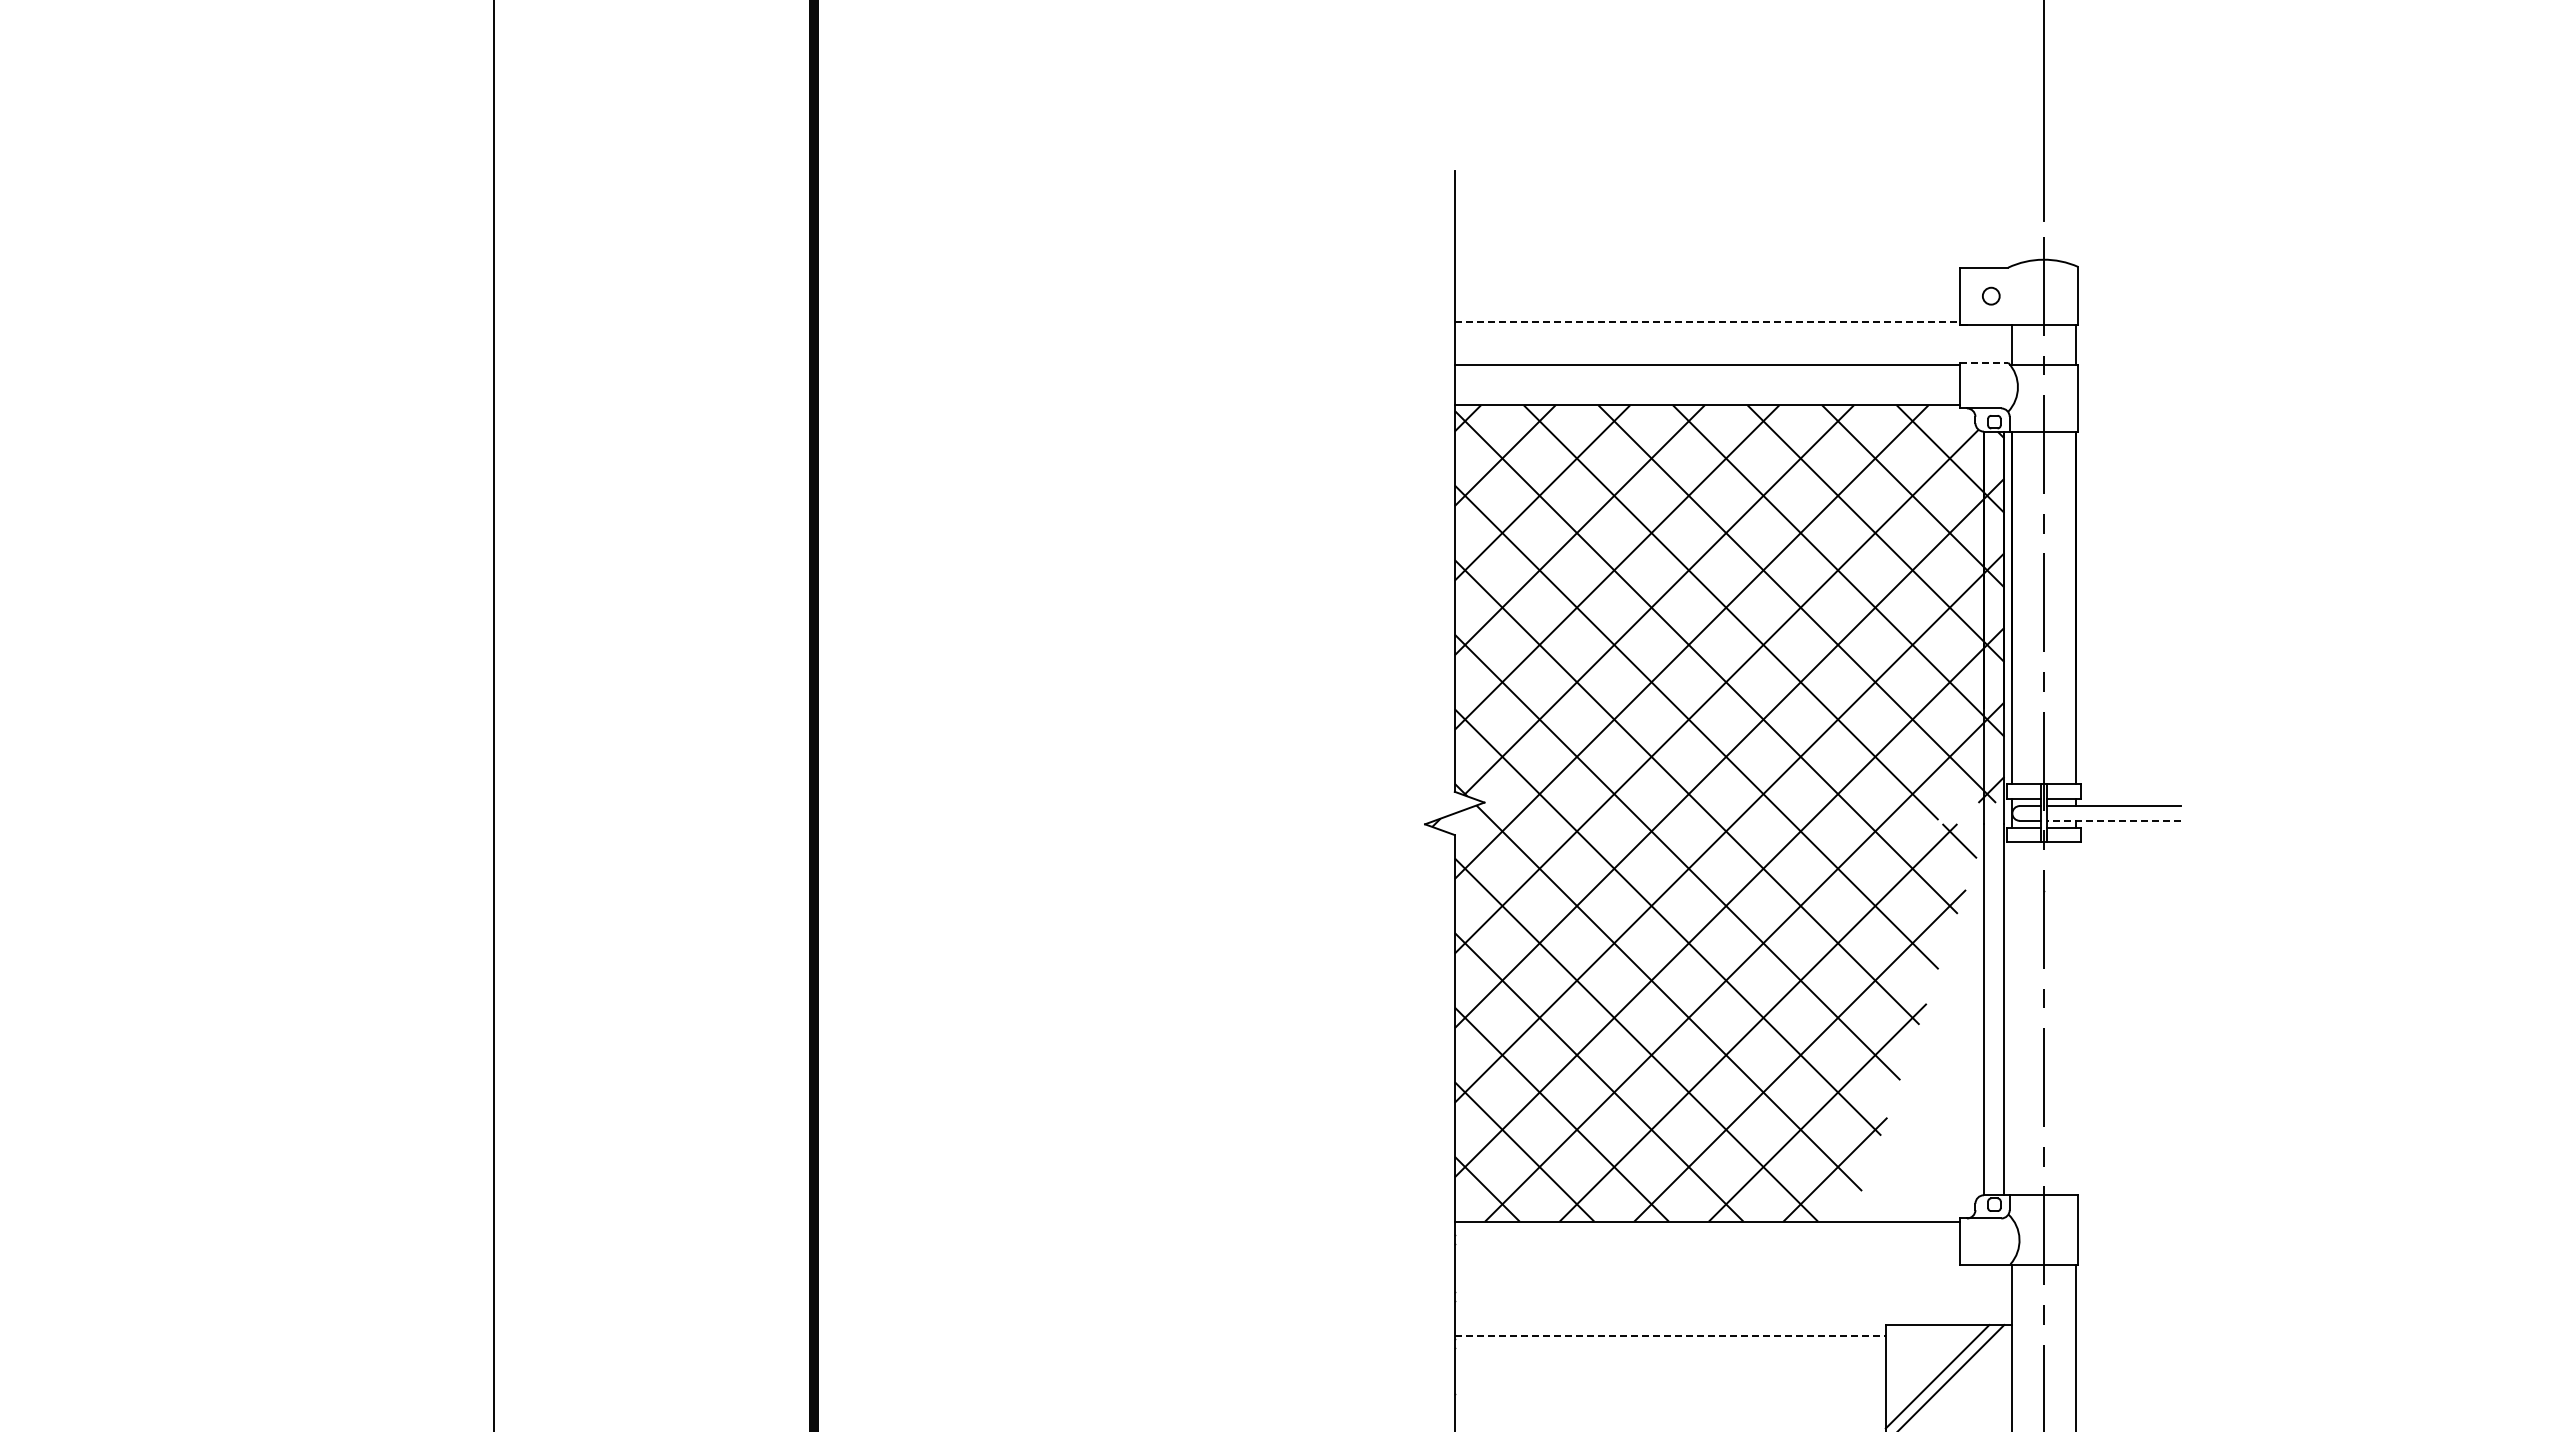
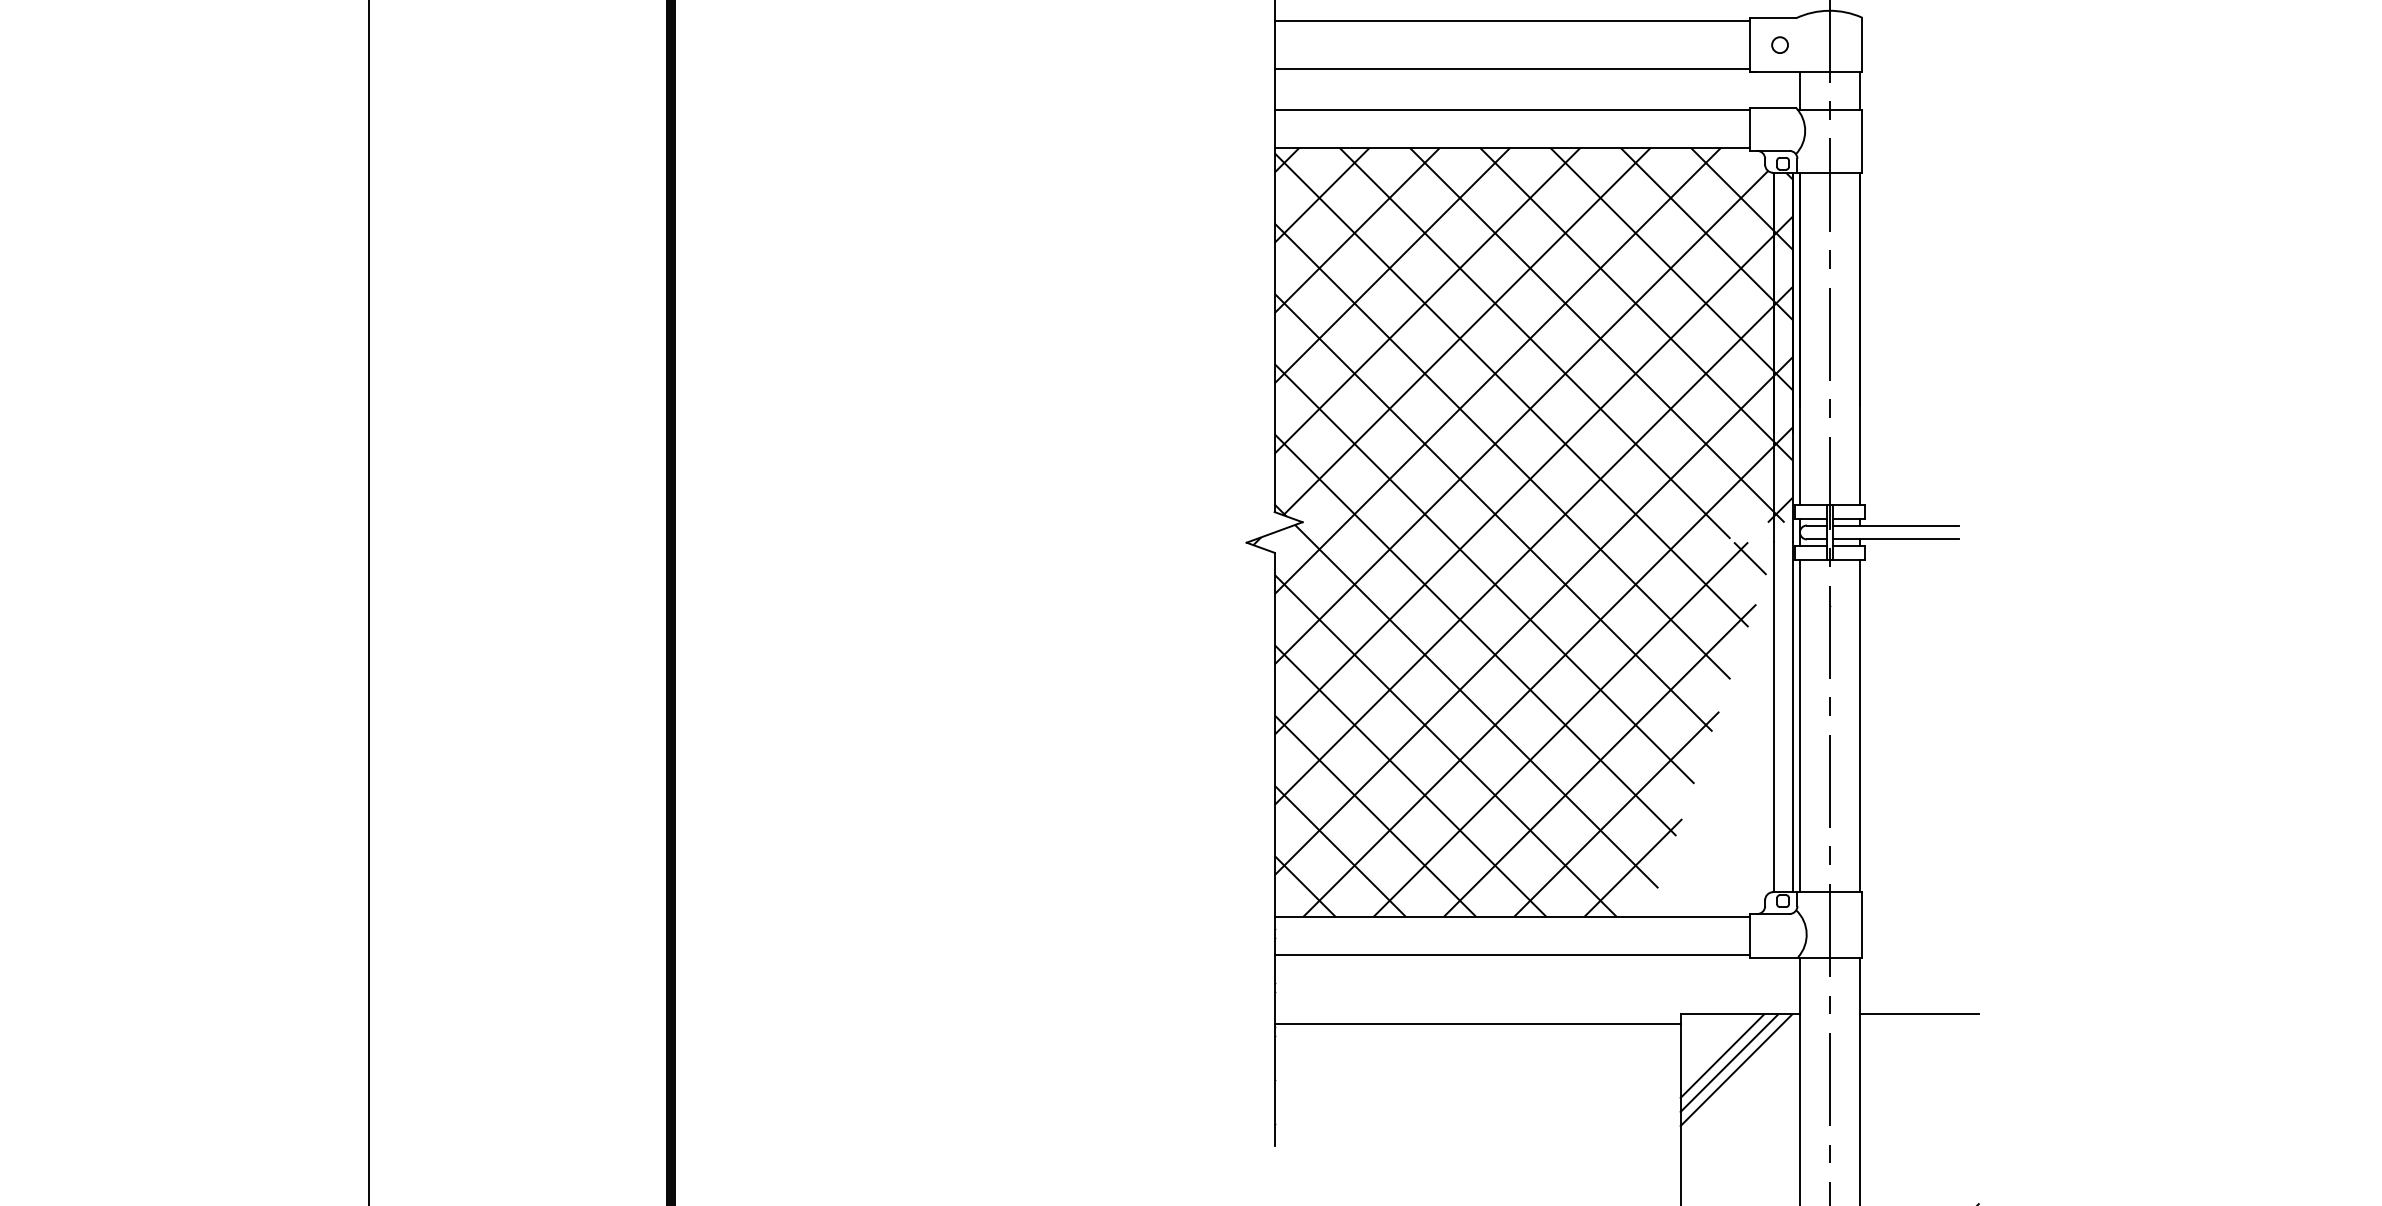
line: (1706, 270) -> (1511, 20), added
line: (1707, 321) -> (1512, 68), dashed -> solid
line: (1984, 362) -> (1773, 107), dashed -> solid
line: (2114, 820) -> (1896, 539), dashed -> solid
line: (2012, 1018) -> (1800, 725), added
line: (2075, 1018) -> (1859, 725), added
line: (1706, 1261) -> (1511, 954), added
line: (2138, 1325) -> (1918, 1014), added
line: (1670, 1335) -> (1477, 1024), dashed -> solid
line: (1929, 1369) -> (1721, 1056), added

